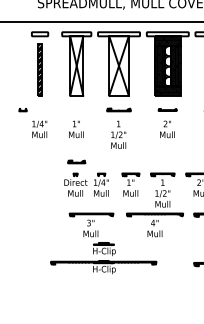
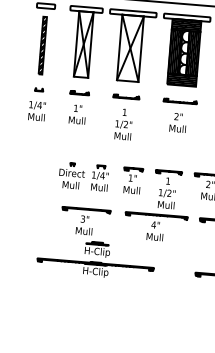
part: (167, 109) -> (180, 100), size x1.67
part: (22, 110) -> (38, 90), moved
part: (76, 161) -> (79, 92), moved

